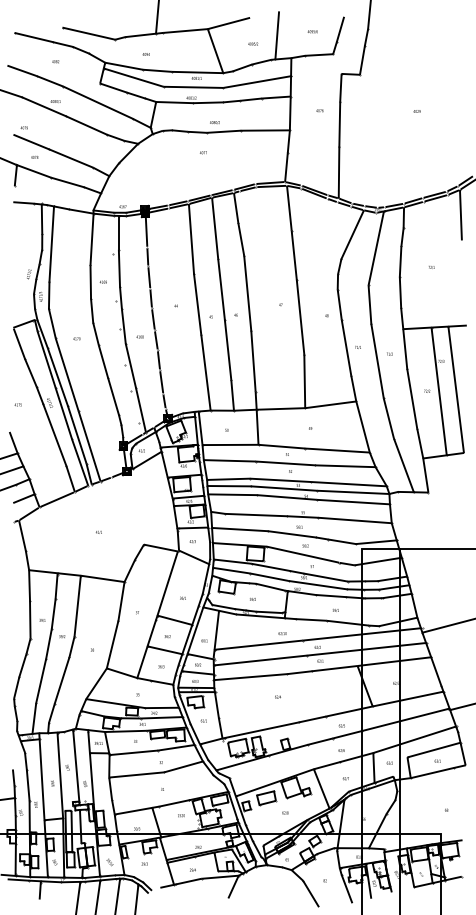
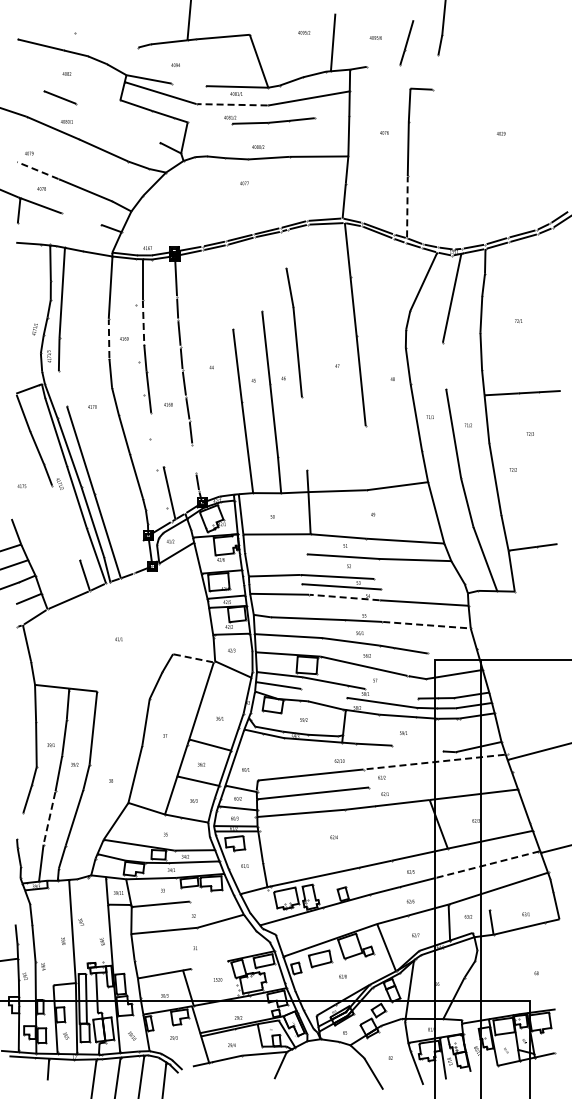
line: (228, 23) -> (274, 27), removed
line: (88, 33) -> (106, 40), removed
text: (253, 43) -> (304, 32), moved
line: (319, 54) -> (383, 65), removed
line: (362, 59) -> (435, 71), removed
line: (22, 70) -> (26, 84), removed
line: (156, 70) -> (188, 84), removed
line: (193, 87) -> (232, 104), solid -> dashed
line: (275, 97) -> (331, 116), removed
line: (97, 102) -> (117, 123), removed
line: (174, 102) -> (209, 122), removed
line: (31, 142) -> (37, 170), solid -> dashed
line: (339, 172) -> (407, 206), solid -> dashed
line: (67, 182) -> (81, 218), removed
line: (235, 207) -> (283, 249), removed
line: (460, 214) -> (553, 257), removed
line: (215, 228) -> (258, 274), removed
line: (191, 238) -> (230, 286), removed
line: (119, 268) -> (143, 322), solid -> dashed
line: (91, 281) -> (109, 338), solid -> dashed
line: (369, 304) -> (444, 365), removed
line: (51, 323) -> (62, 388), removed
line: (253, 360) -> (304, 433), removed
line: (131, 365) -> (157, 439), removed
line: (304, 380) -> (365, 457), removed
line: (161, 382) -> (193, 459), removed
line: (439, 390) -> (527, 469), removed
line: (455, 390) -> (547, 468), removed
line: (54, 435) -> (65, 522), removed
line: (229, 460) -> (275, 553), removed
line: (349, 484) -> (419, 581), removed
line: (229, 485) -> (275, 583), removed
line: (353, 492) -> (424, 591), removed
line: (286, 497) -> (344, 597), solid -> dashed
line: (355, 520) -> (427, 625), solid -> dashed
line: (375, 542) -> (451, 651), removed
line: (161, 548) -> (193, 658), solid -> dashed
line: (269, 577) -> (323, 693), removed
line: (324, 577) -> (390, 693), removed
line: (102, 579) -> (123, 695), removed
line: (347, 623) -> (417, 748), removed
line: (216, 629) -> (260, 756), removed
line: (361, 634) -> (434, 762), solid -> dashed
line: (366, 648) -> (440, 779), removed
line: (41, 681) -> (49, 818), solid -> dashed
line: (17, 687) -> (20, 825), removed
line: (405, 719) -> (487, 864), solid -> dashed
line: (175, 747) -> (211, 898), removed
line: (434, 749) -> (521, 900), removed
line: (76, 765) -> (91, 919), removed
line: (41, 779) -> (50, 936), removed
line: (174, 802) -> (209, 964), removed

